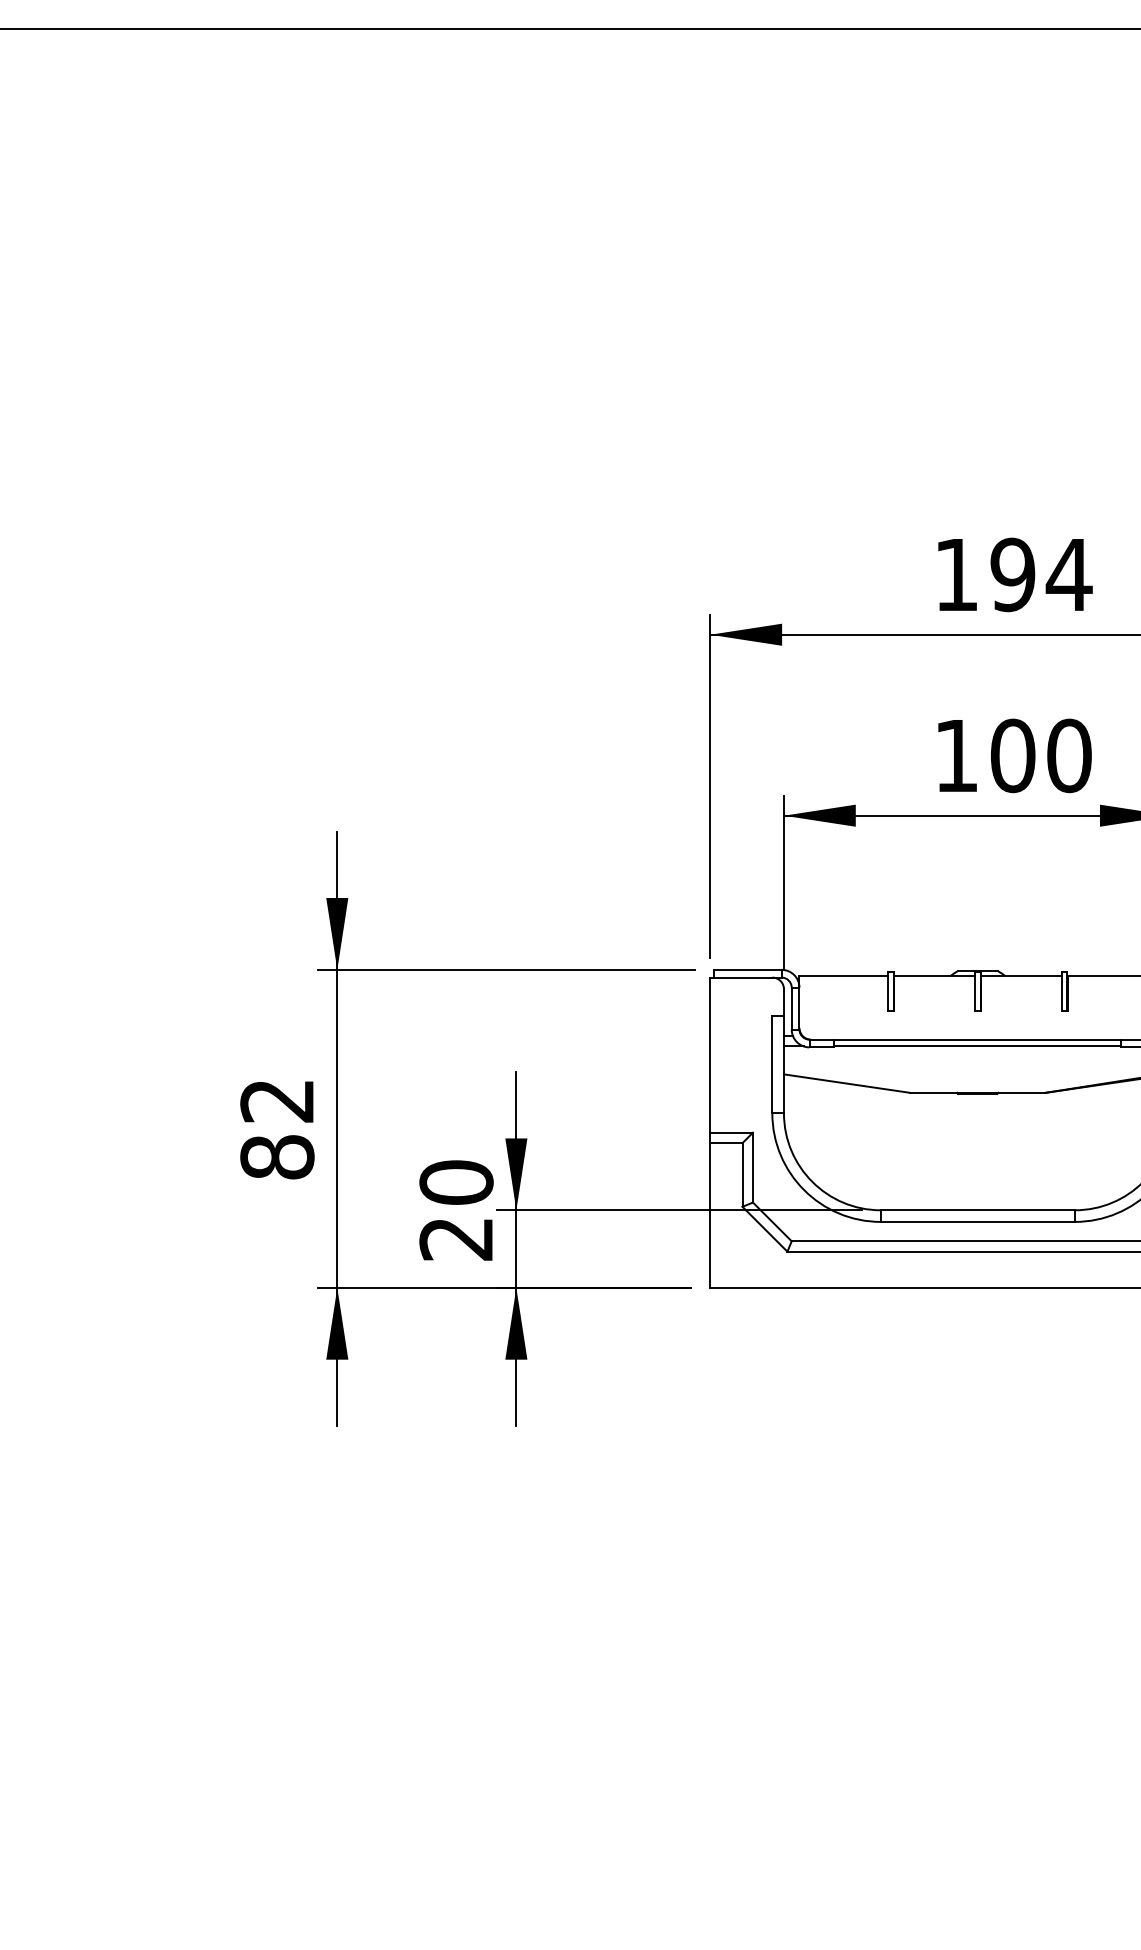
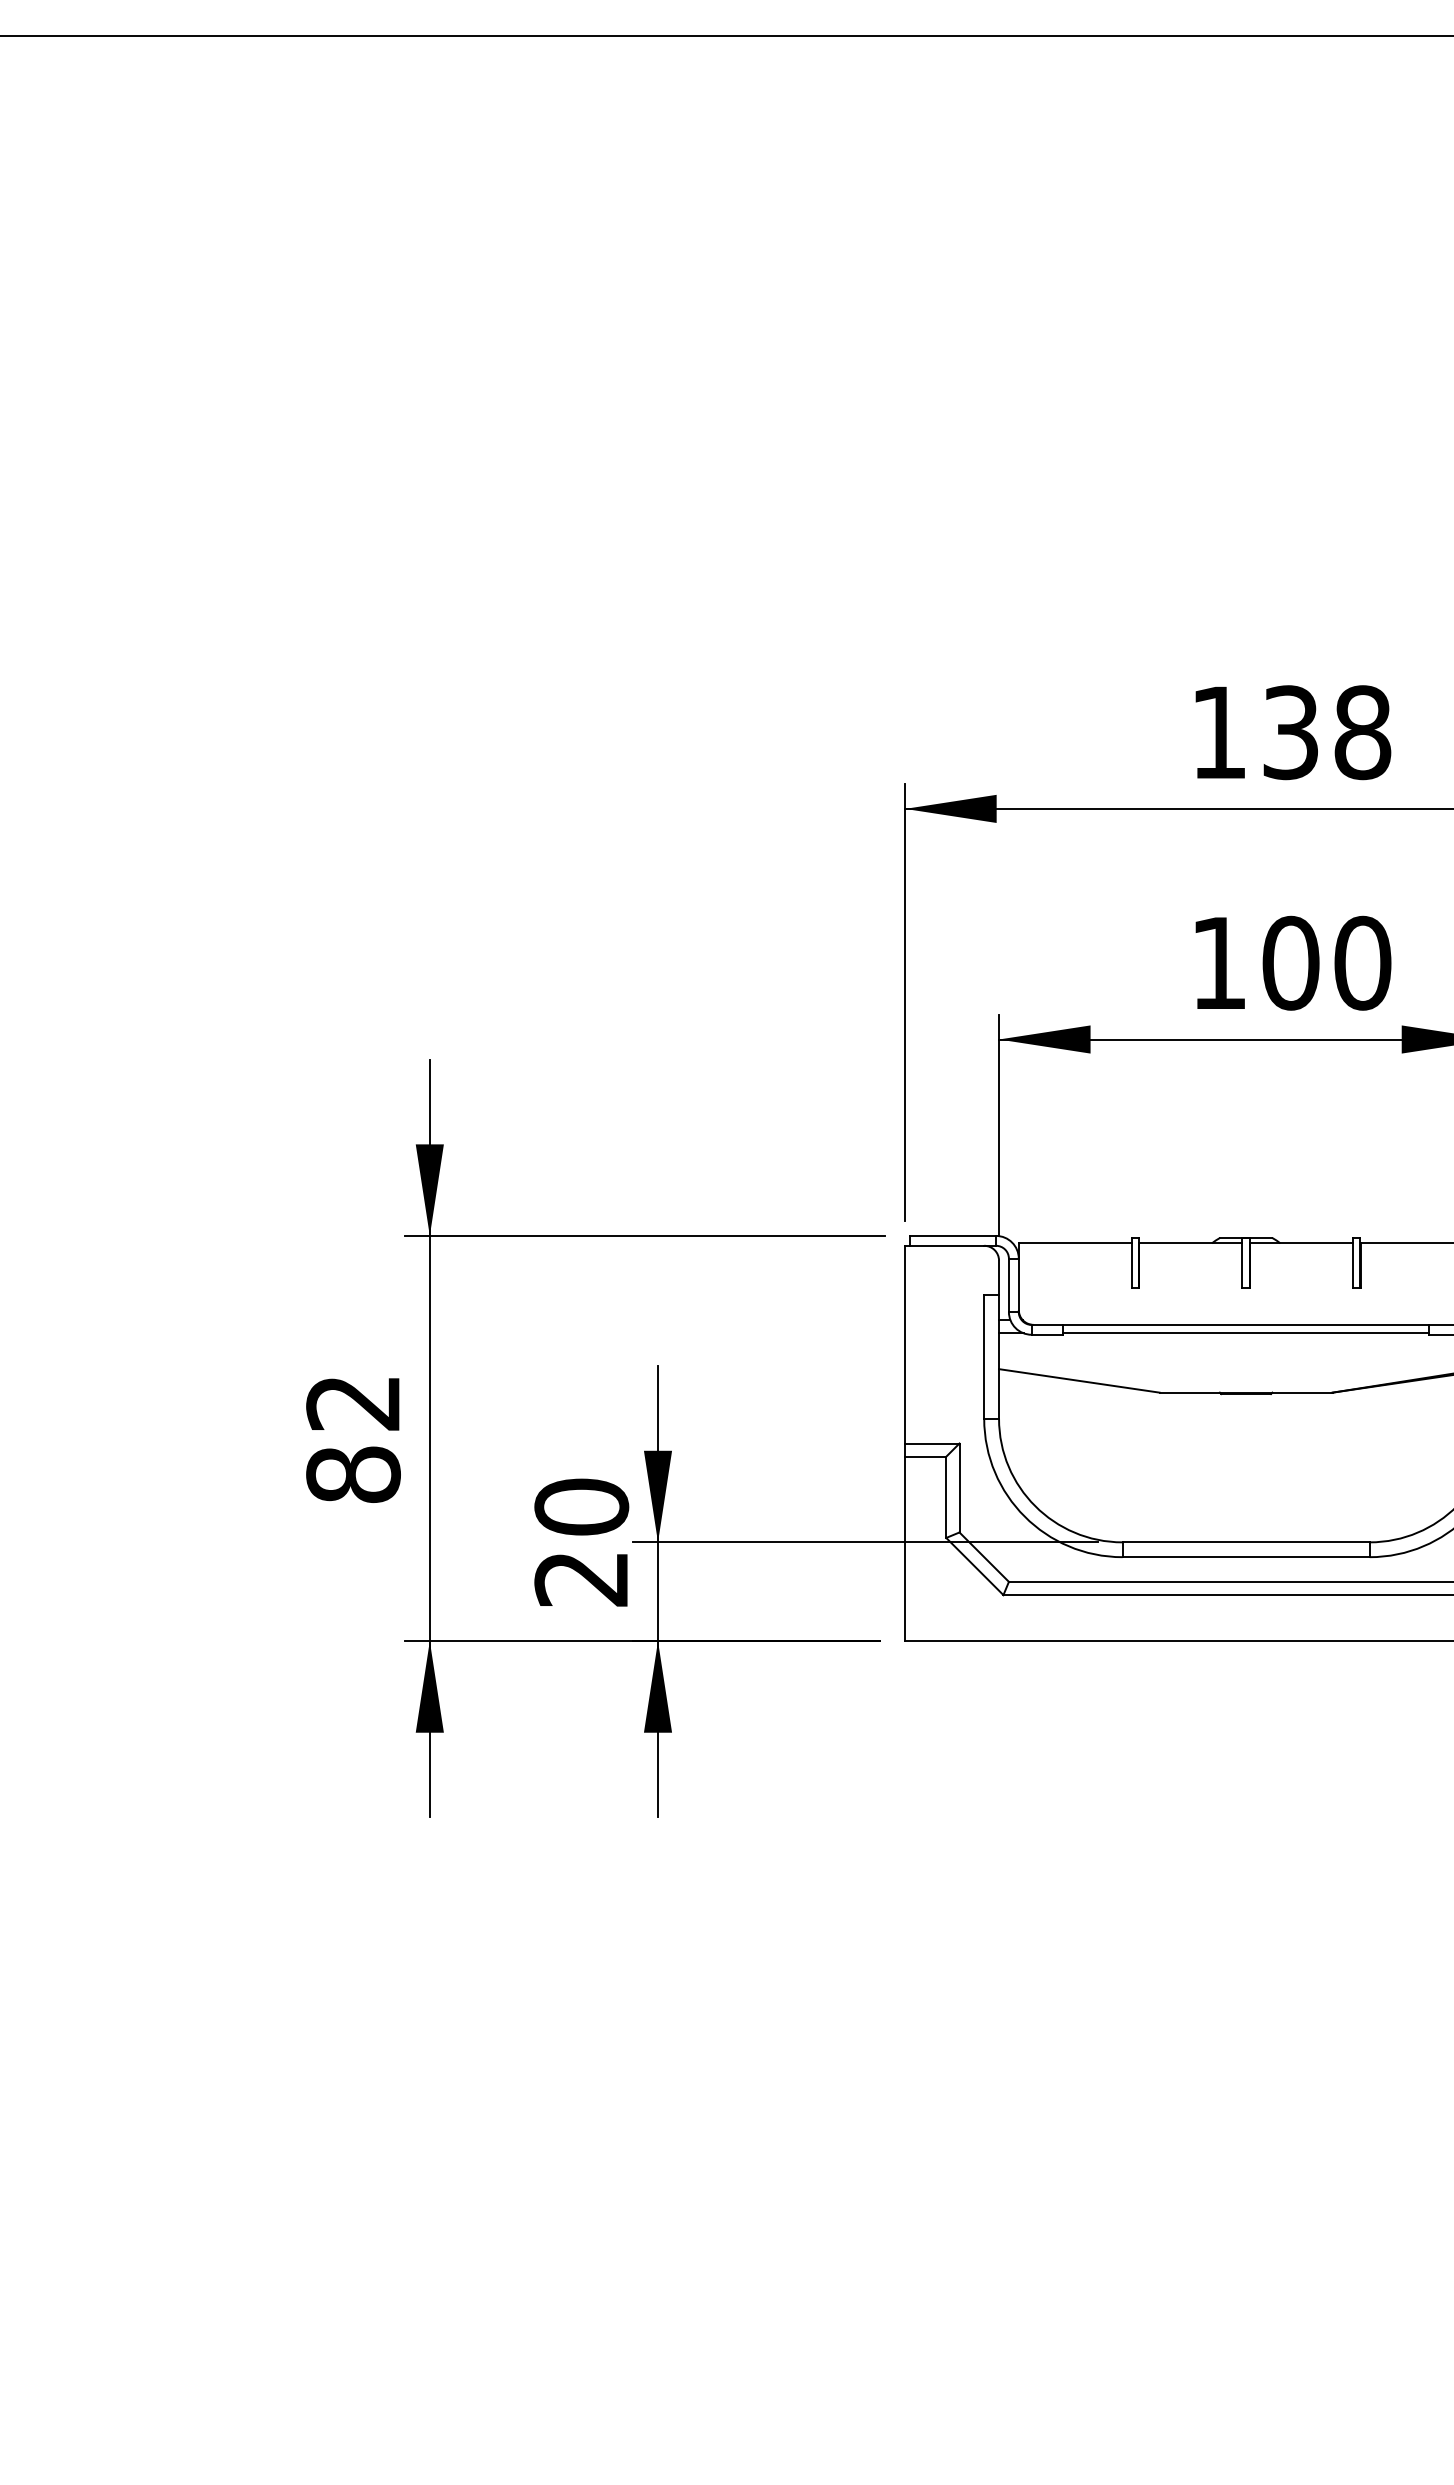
text: (1041, 574) -> (1327, 732), 194 -> 138

